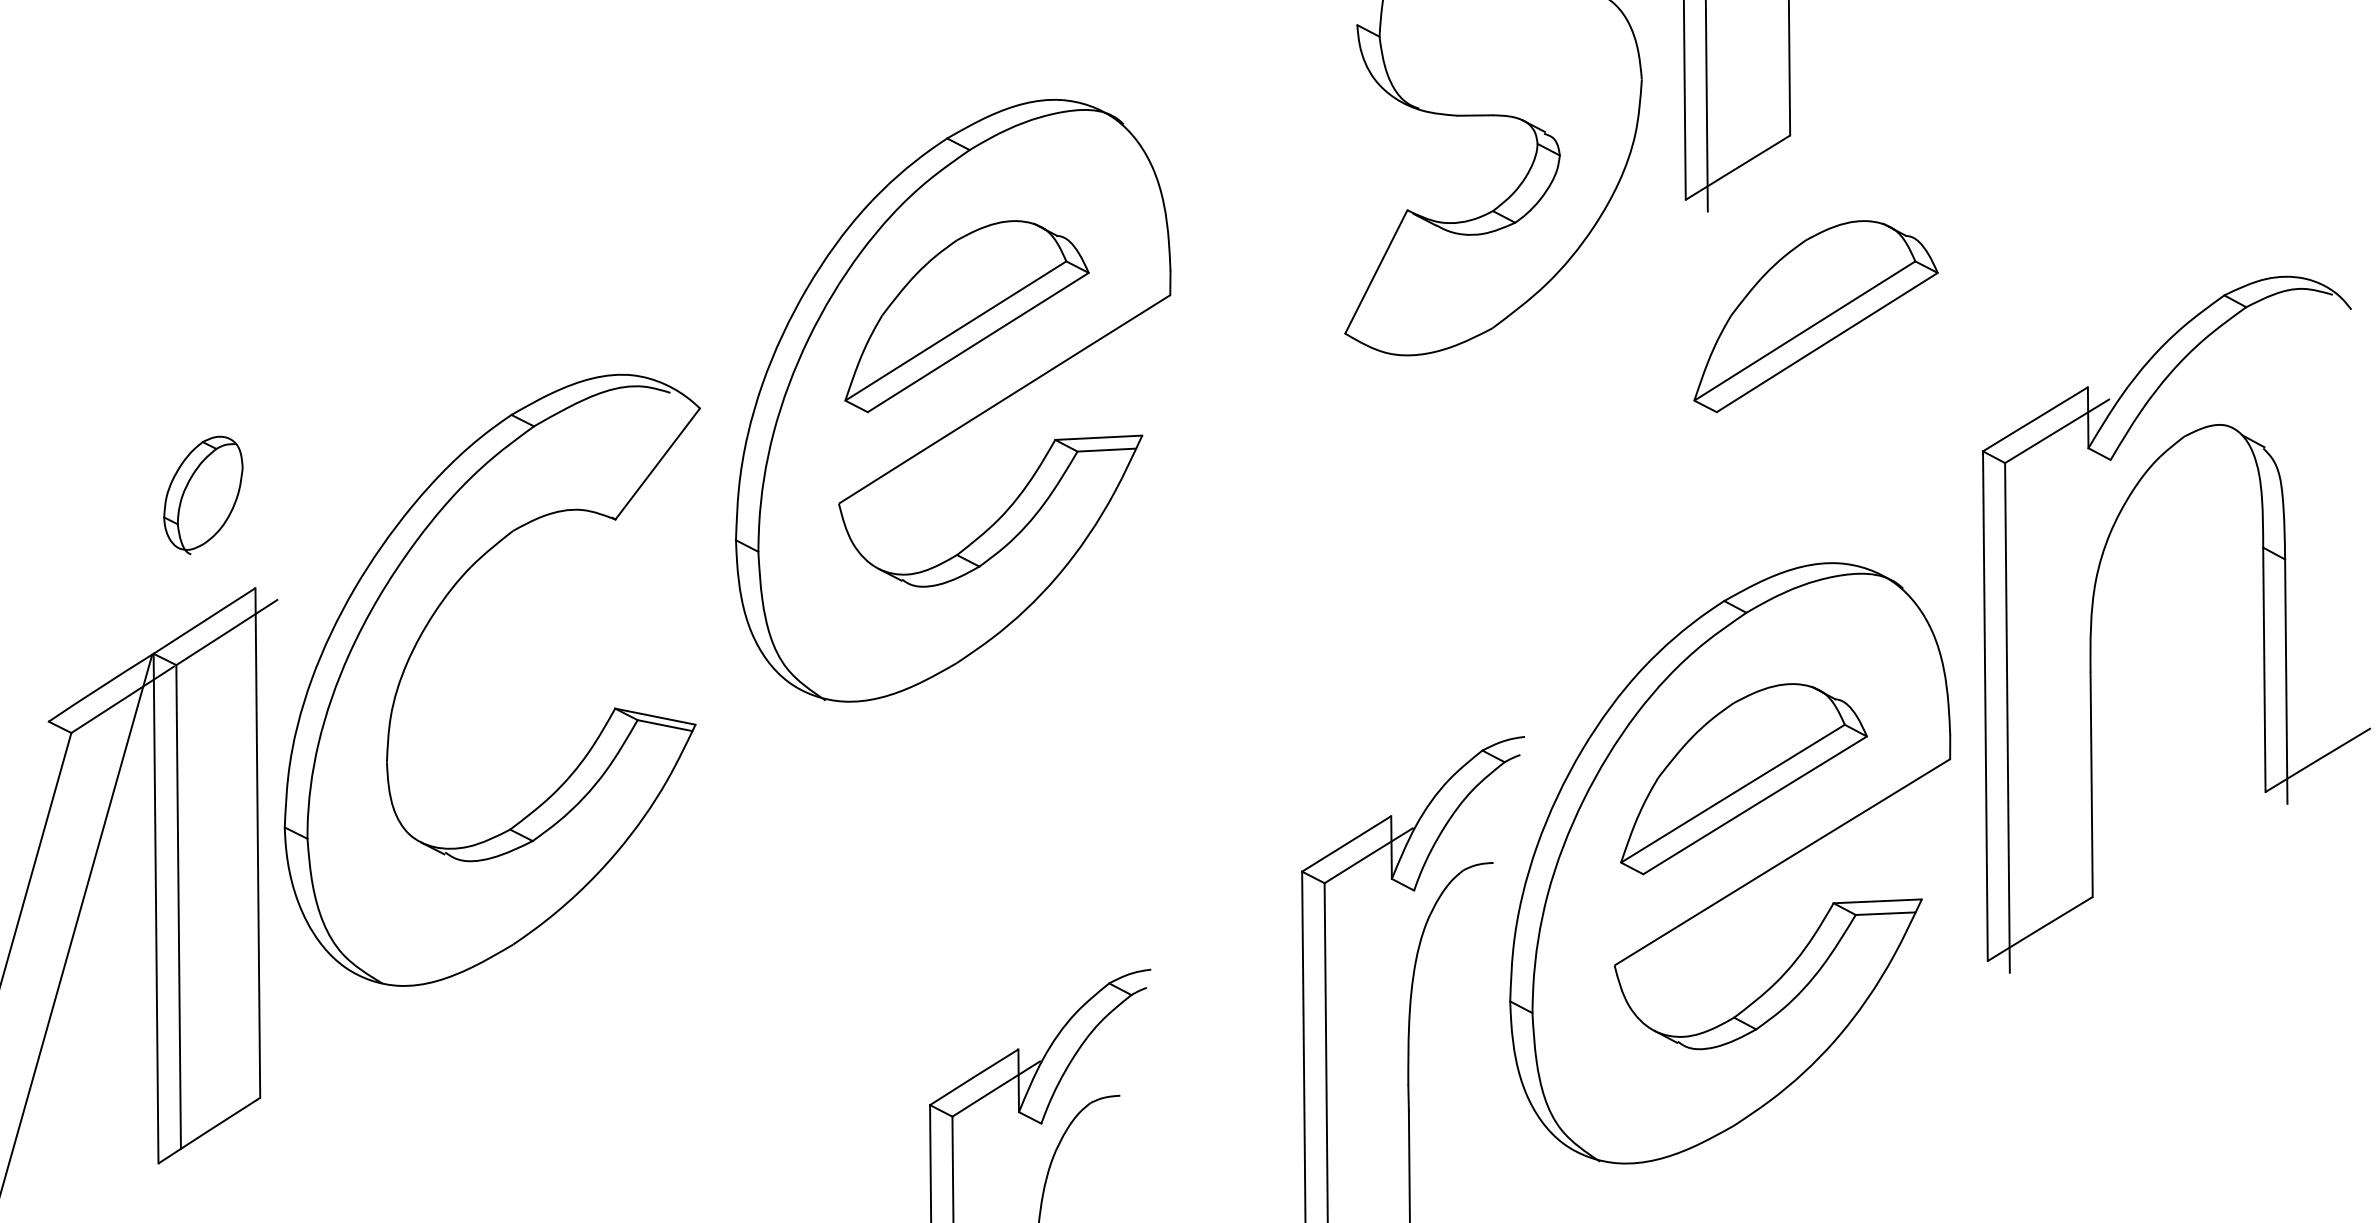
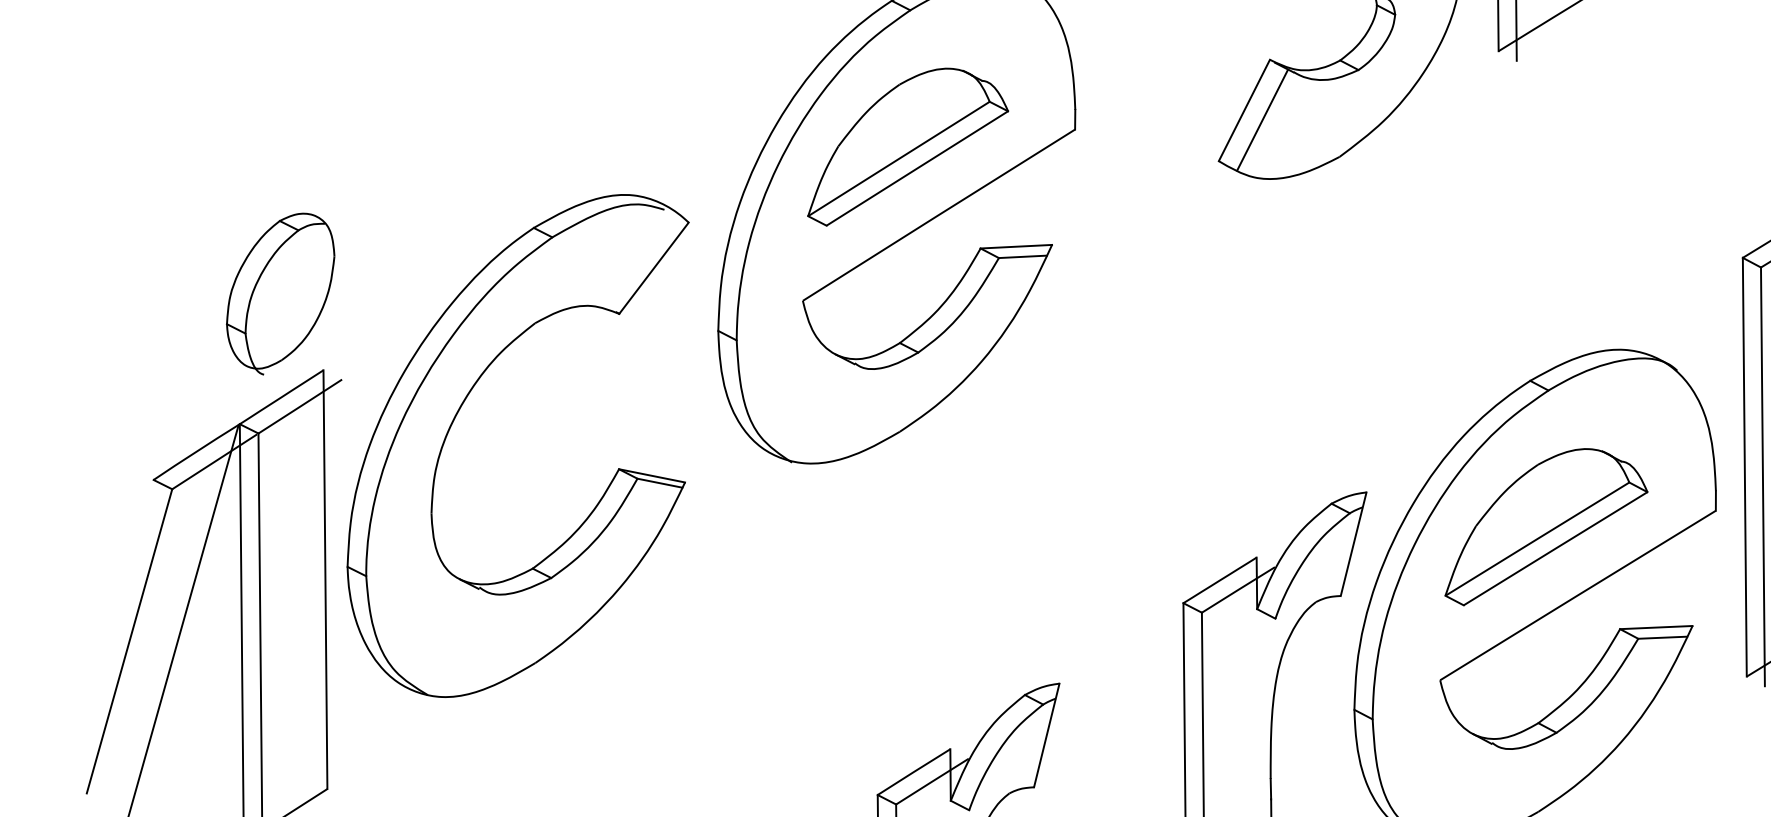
line: (1398, 283) -> (1262, 119), added
part: (1815, 316) -> (1605, 147), removed
part: (203, 495) -> (280, 294), size x1.67
line: (1508, 799) -> (1352, 543), added
line: (1135, 1032) -> (1046, 735), added

